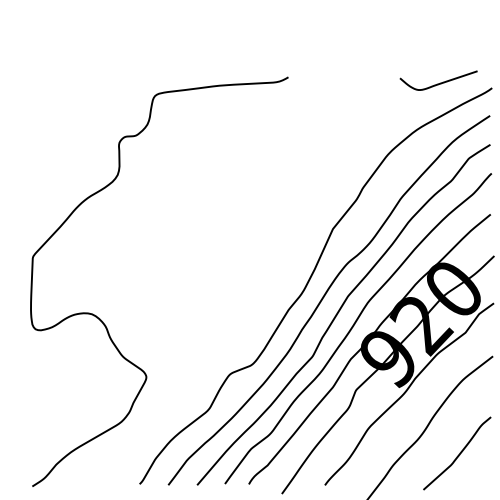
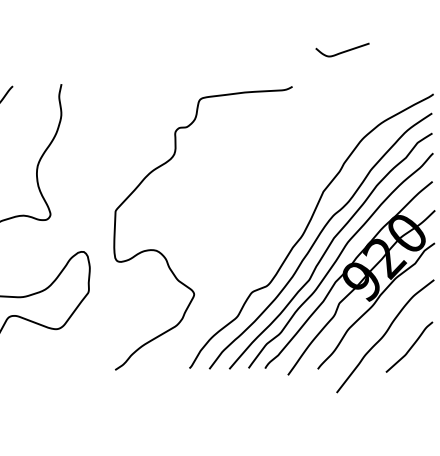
curve: (438, 82) -> (342, 51), moved

